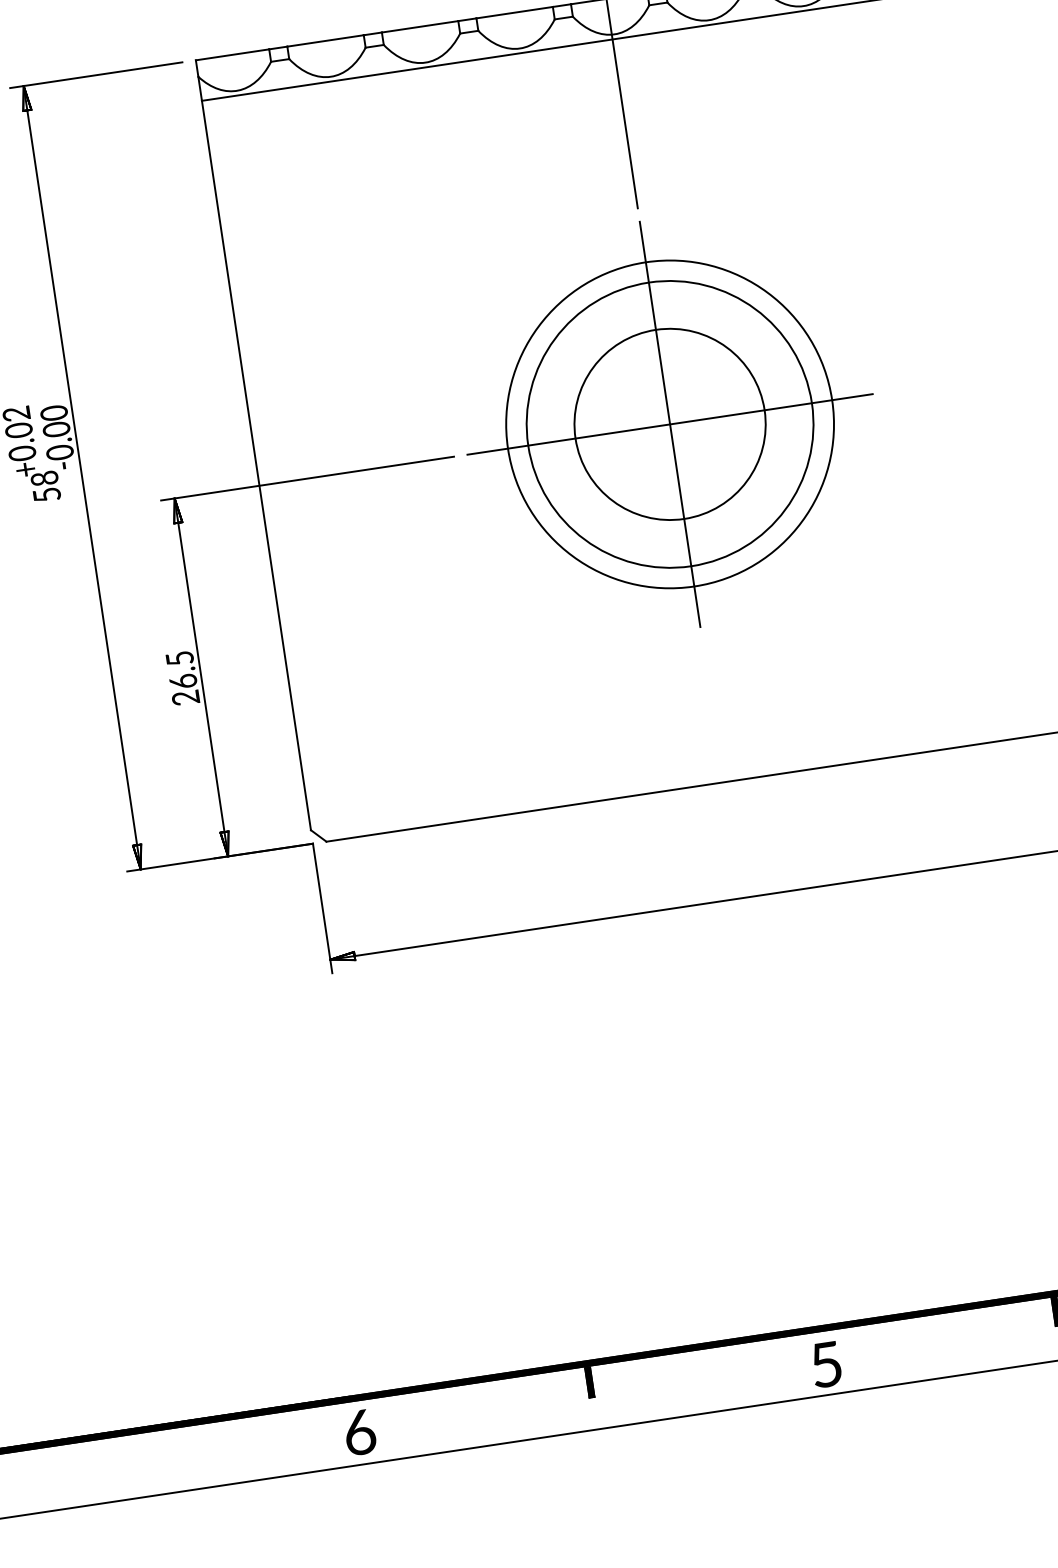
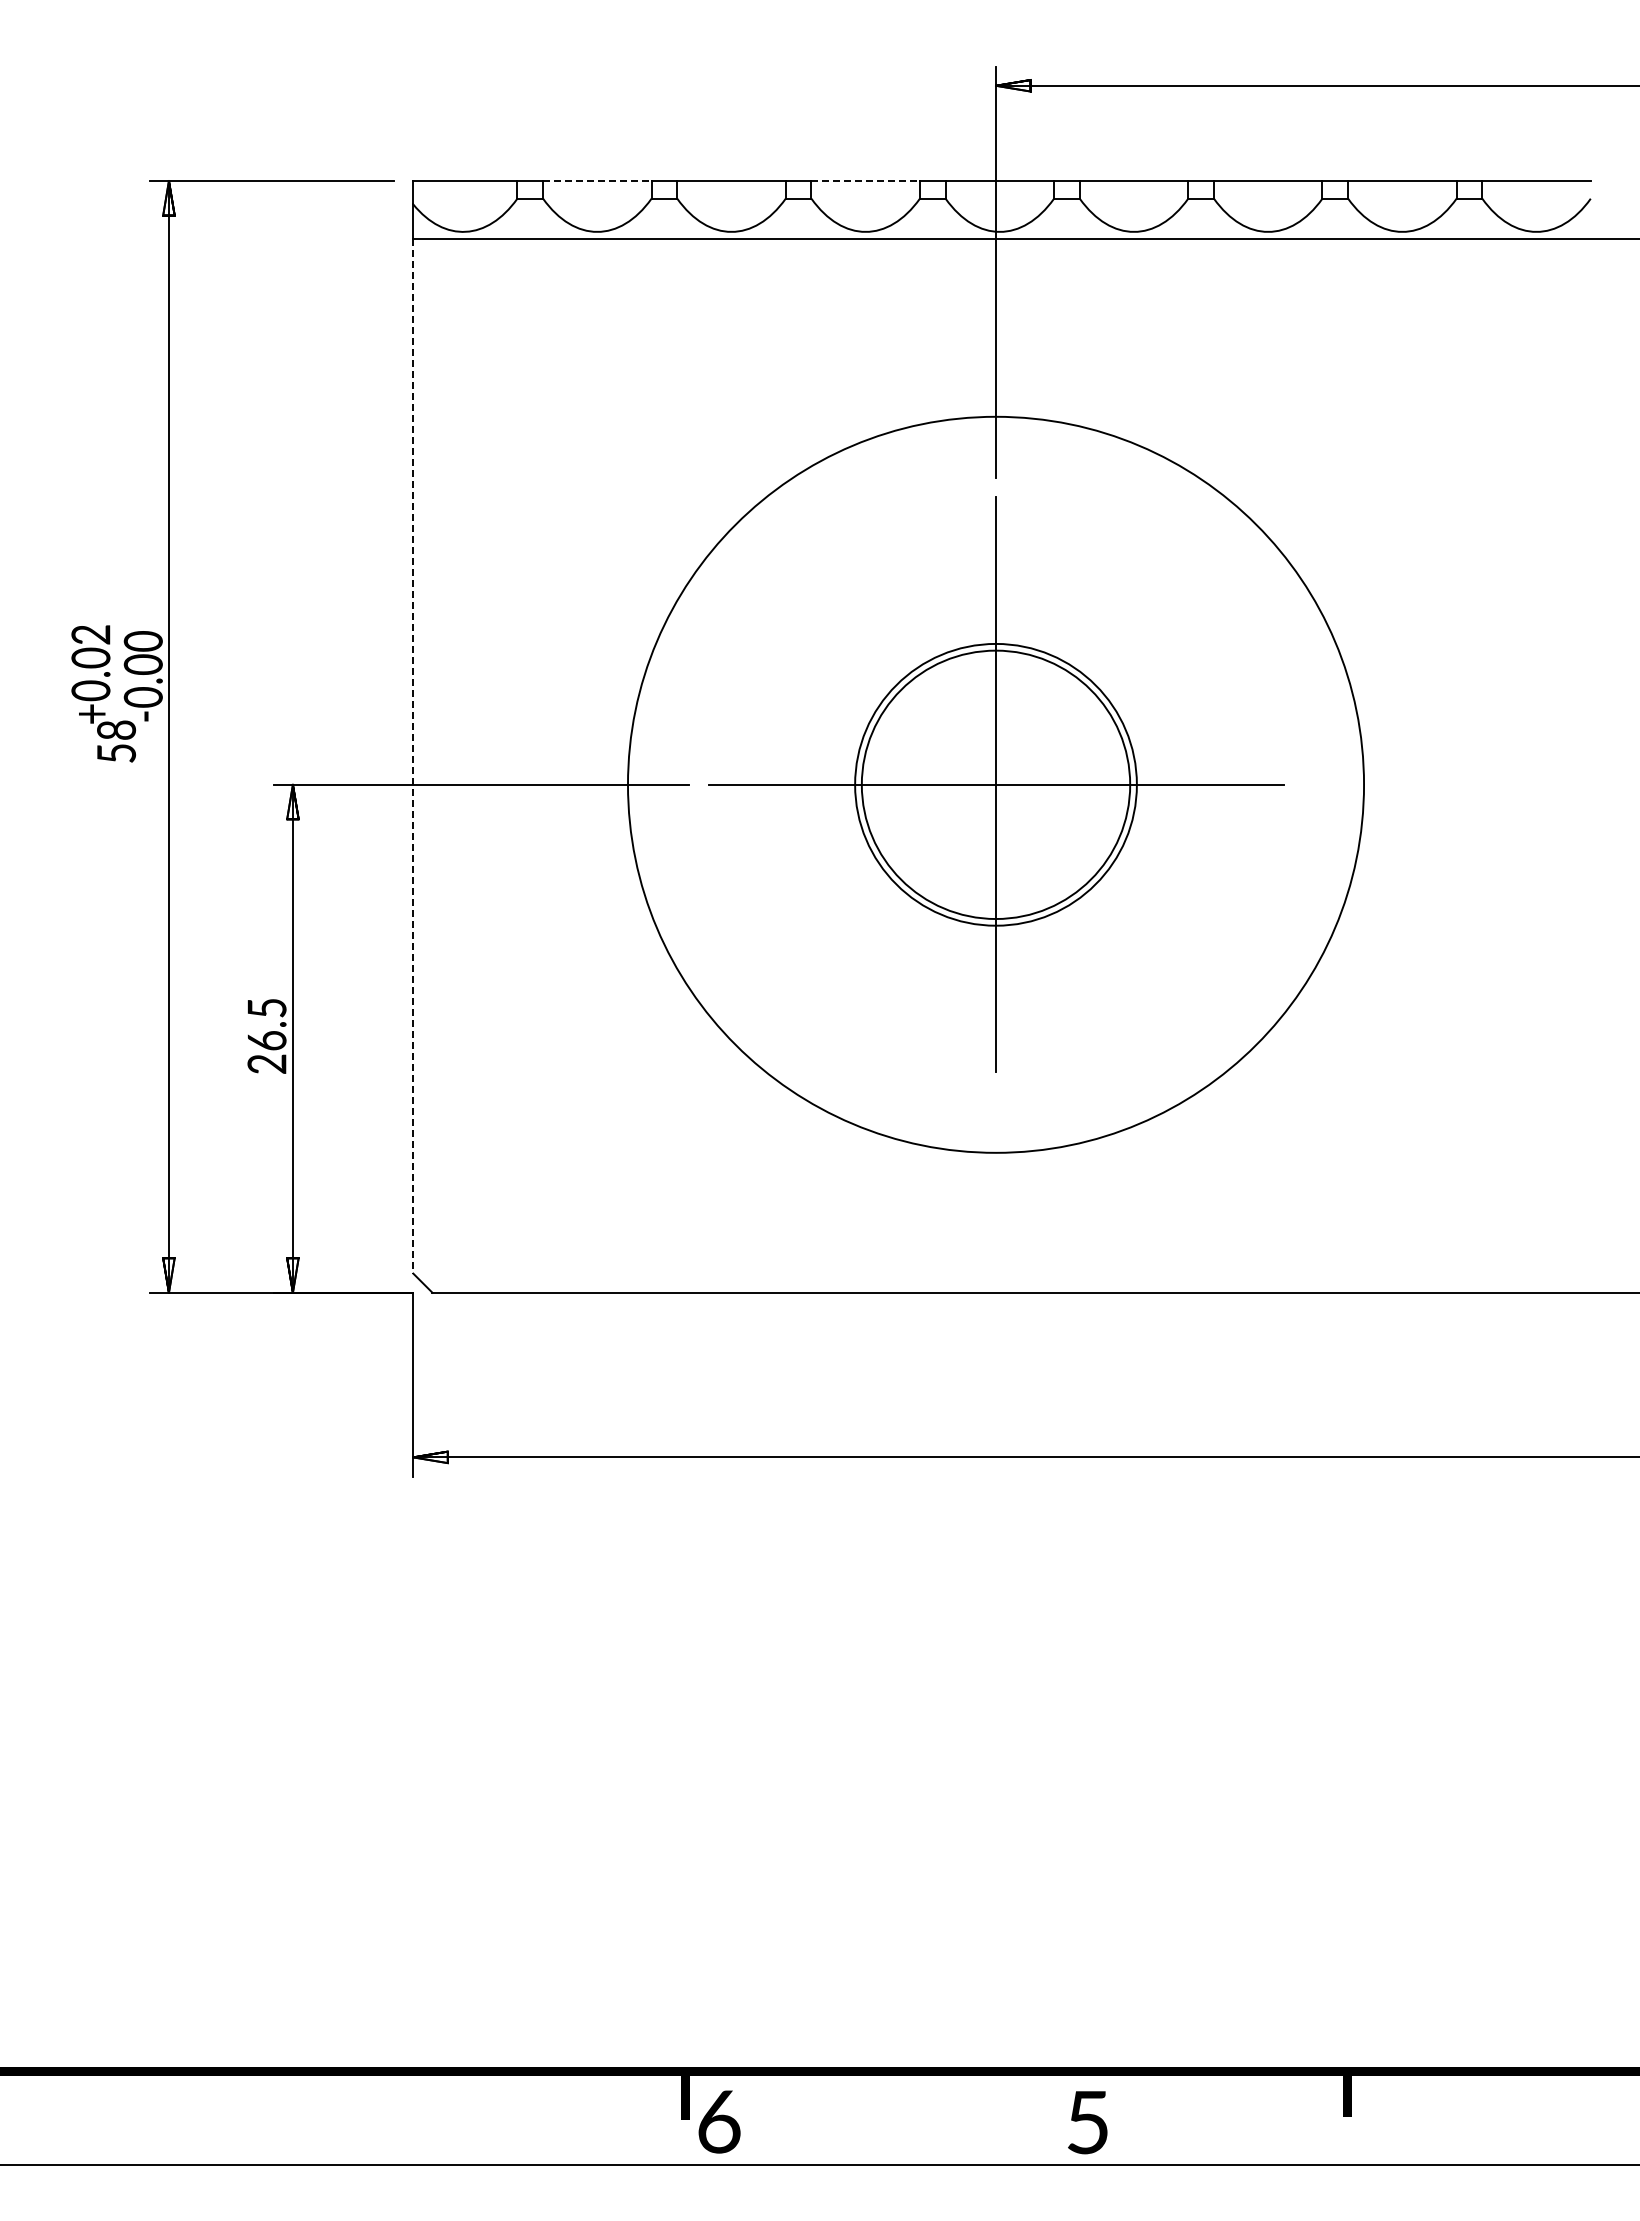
line: (515, 12) -> (866, 181), solid -> dashed
line: (325, 41) -> (597, 181), solid -> dashed
circle: (669, 424) -> (995, 784), size x0.7
circle: (670, 424) -> (996, 784), size x1.6
line: (256, 465) -> (413, 756), solid -> dashed
text: (826, 1364) -> (1087, 2122), moved
text: (360, 1432) -> (719, 2121), moved

